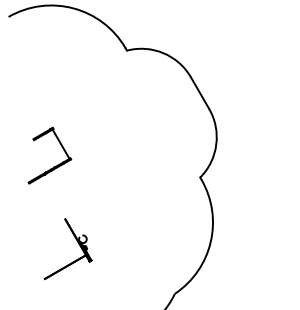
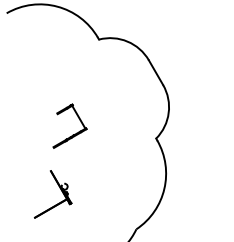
part: (53, 166) -> (72, 134), moved

